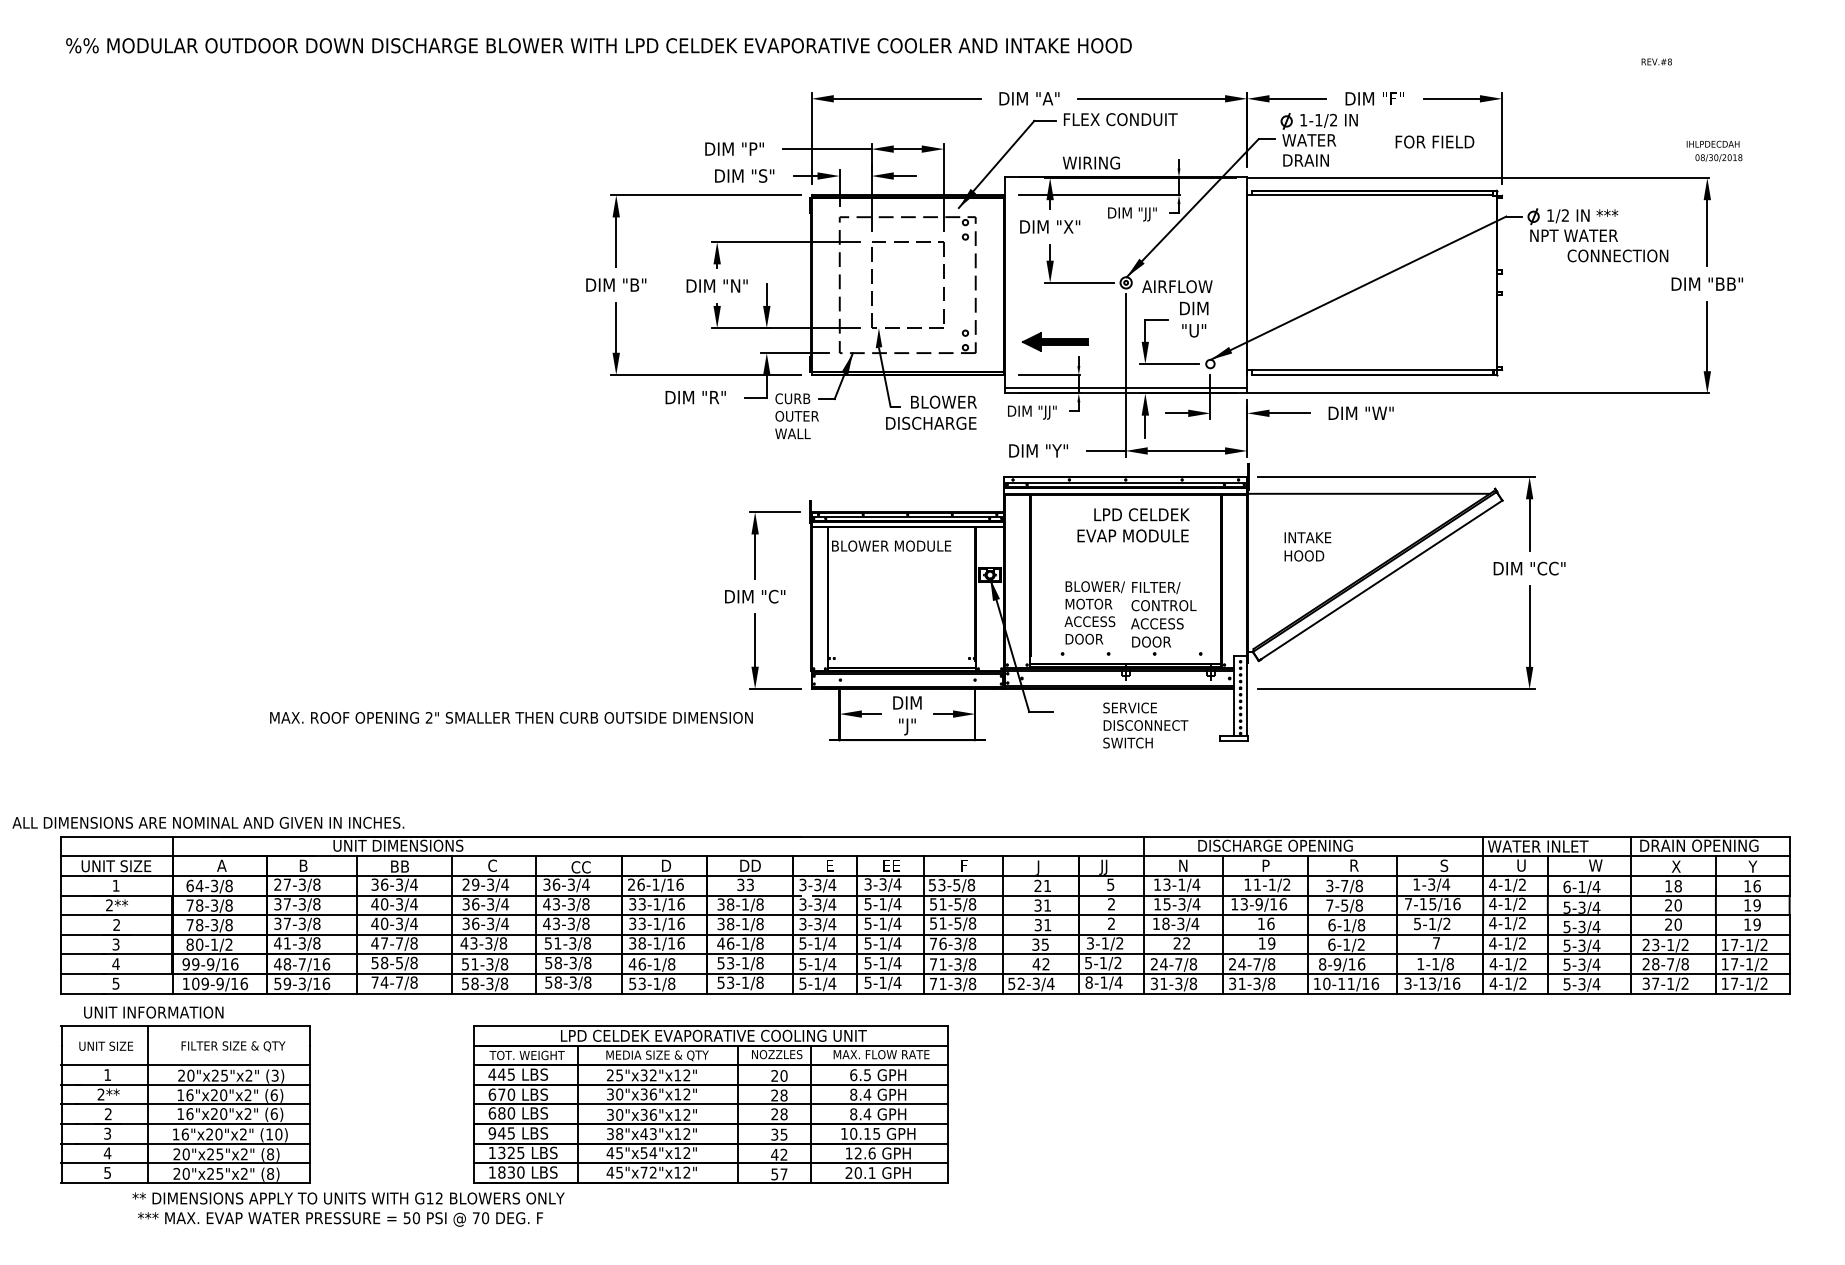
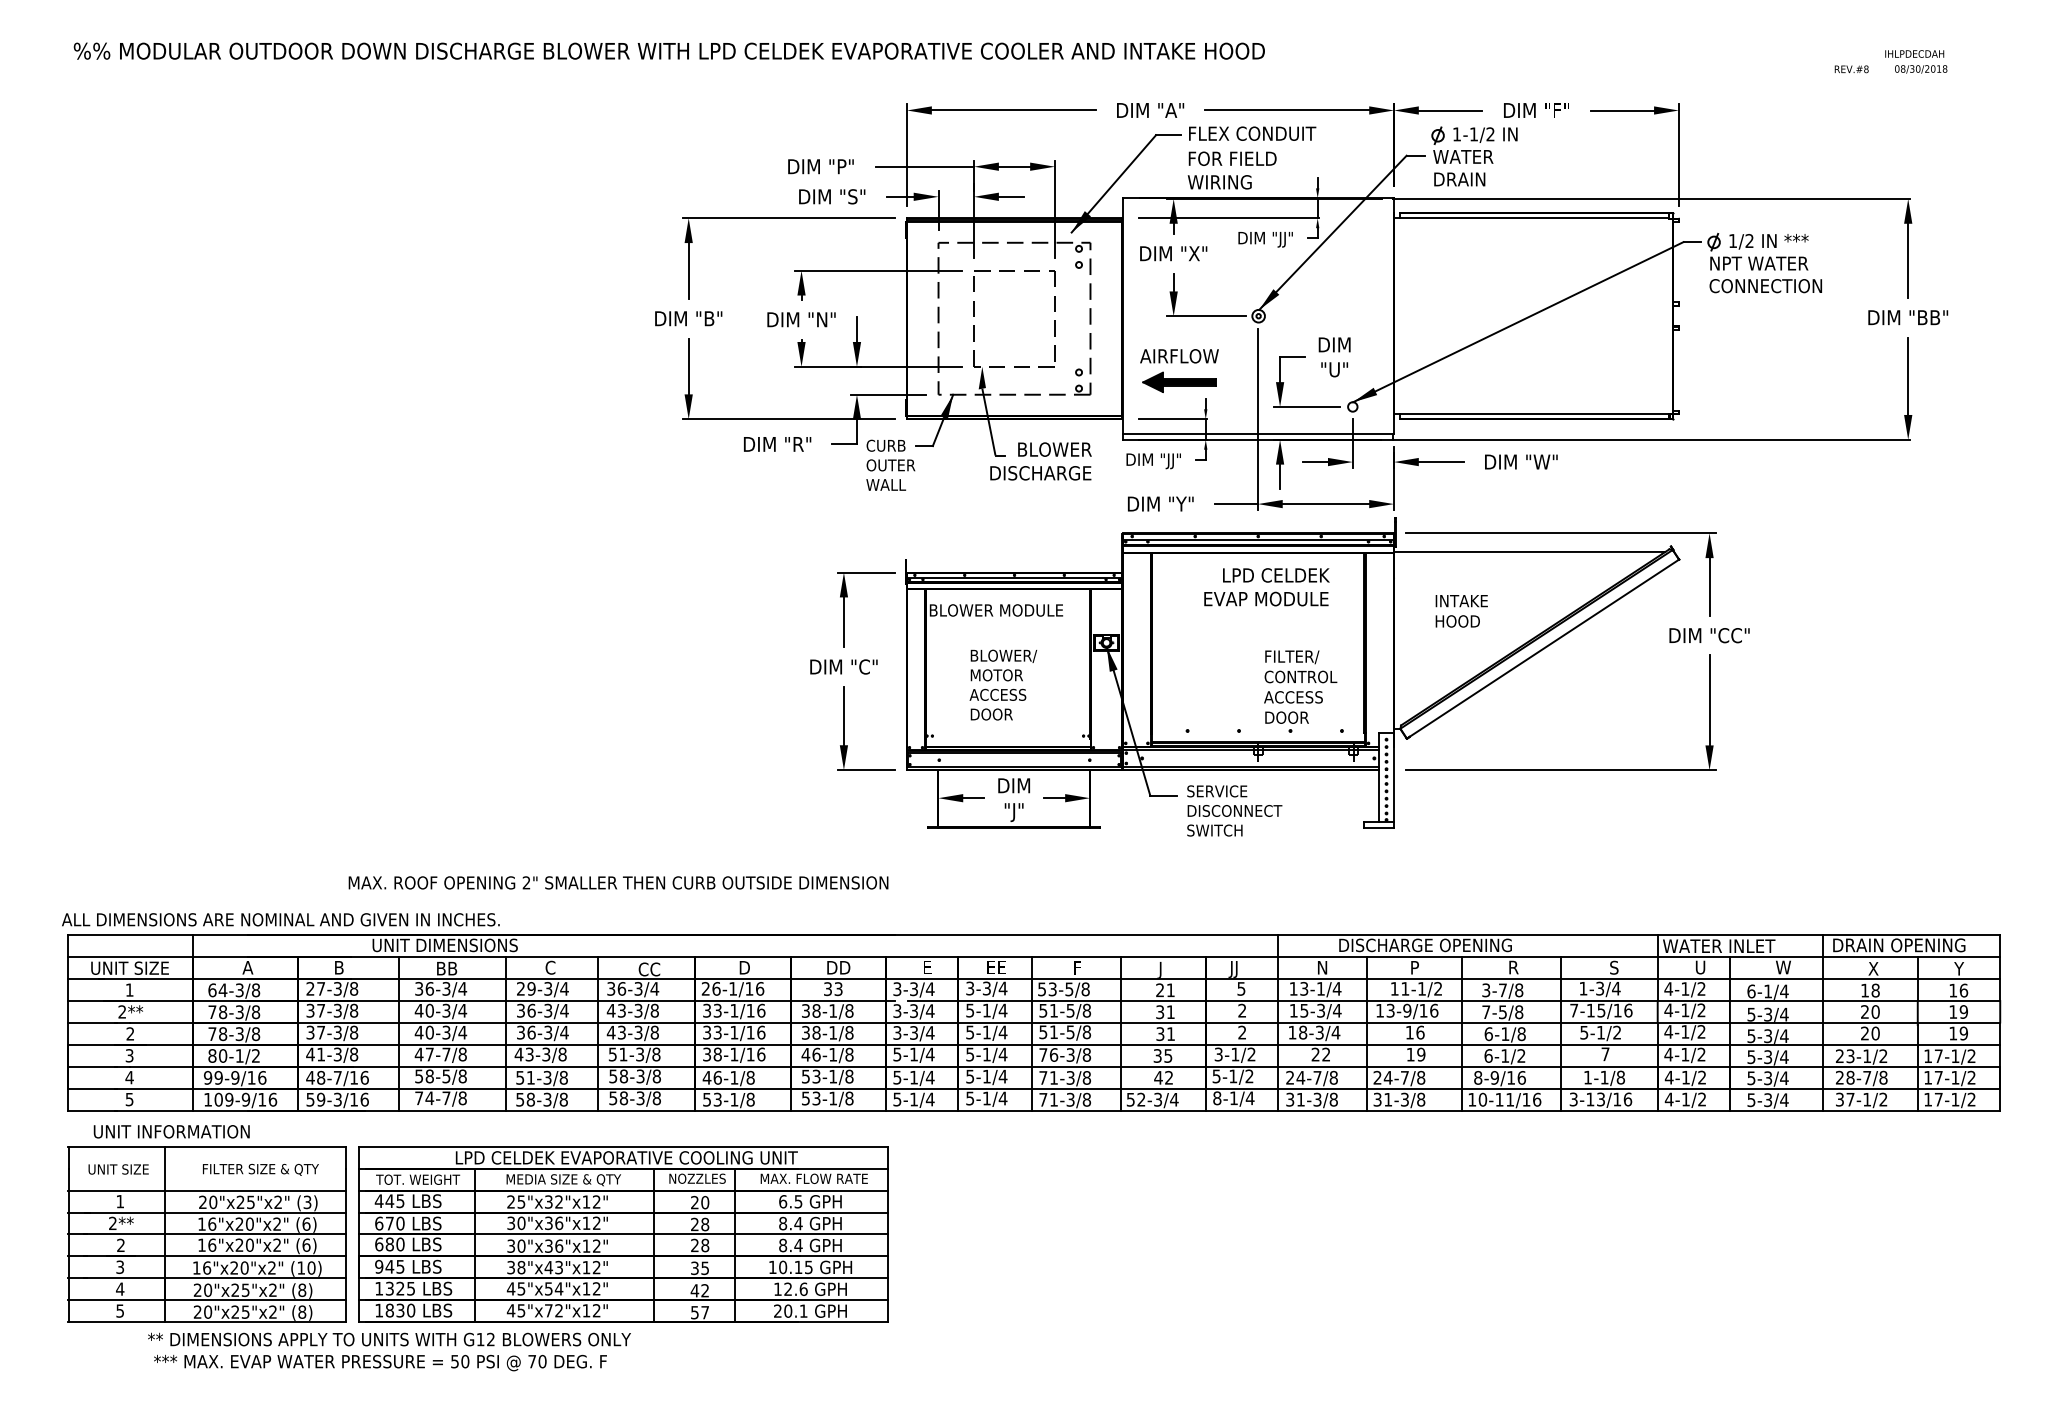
text: (1434, 141) -> (1232, 158), moved
text: (1714, 150) -> (1916, 60), moved
text: (1617, 255) -> (1765, 285), moved
text: (1177, 286) -> (1179, 356), moved
text: (1094, 612) -> (1003, 684), moved
text: (511, 717) -> (618, 882), moved
text: (1145, 725) -> (1234, 810), moved
text: (208, 822) -> (281, 919), moved
part: (710, 1104) -> (623, 1234), moved

